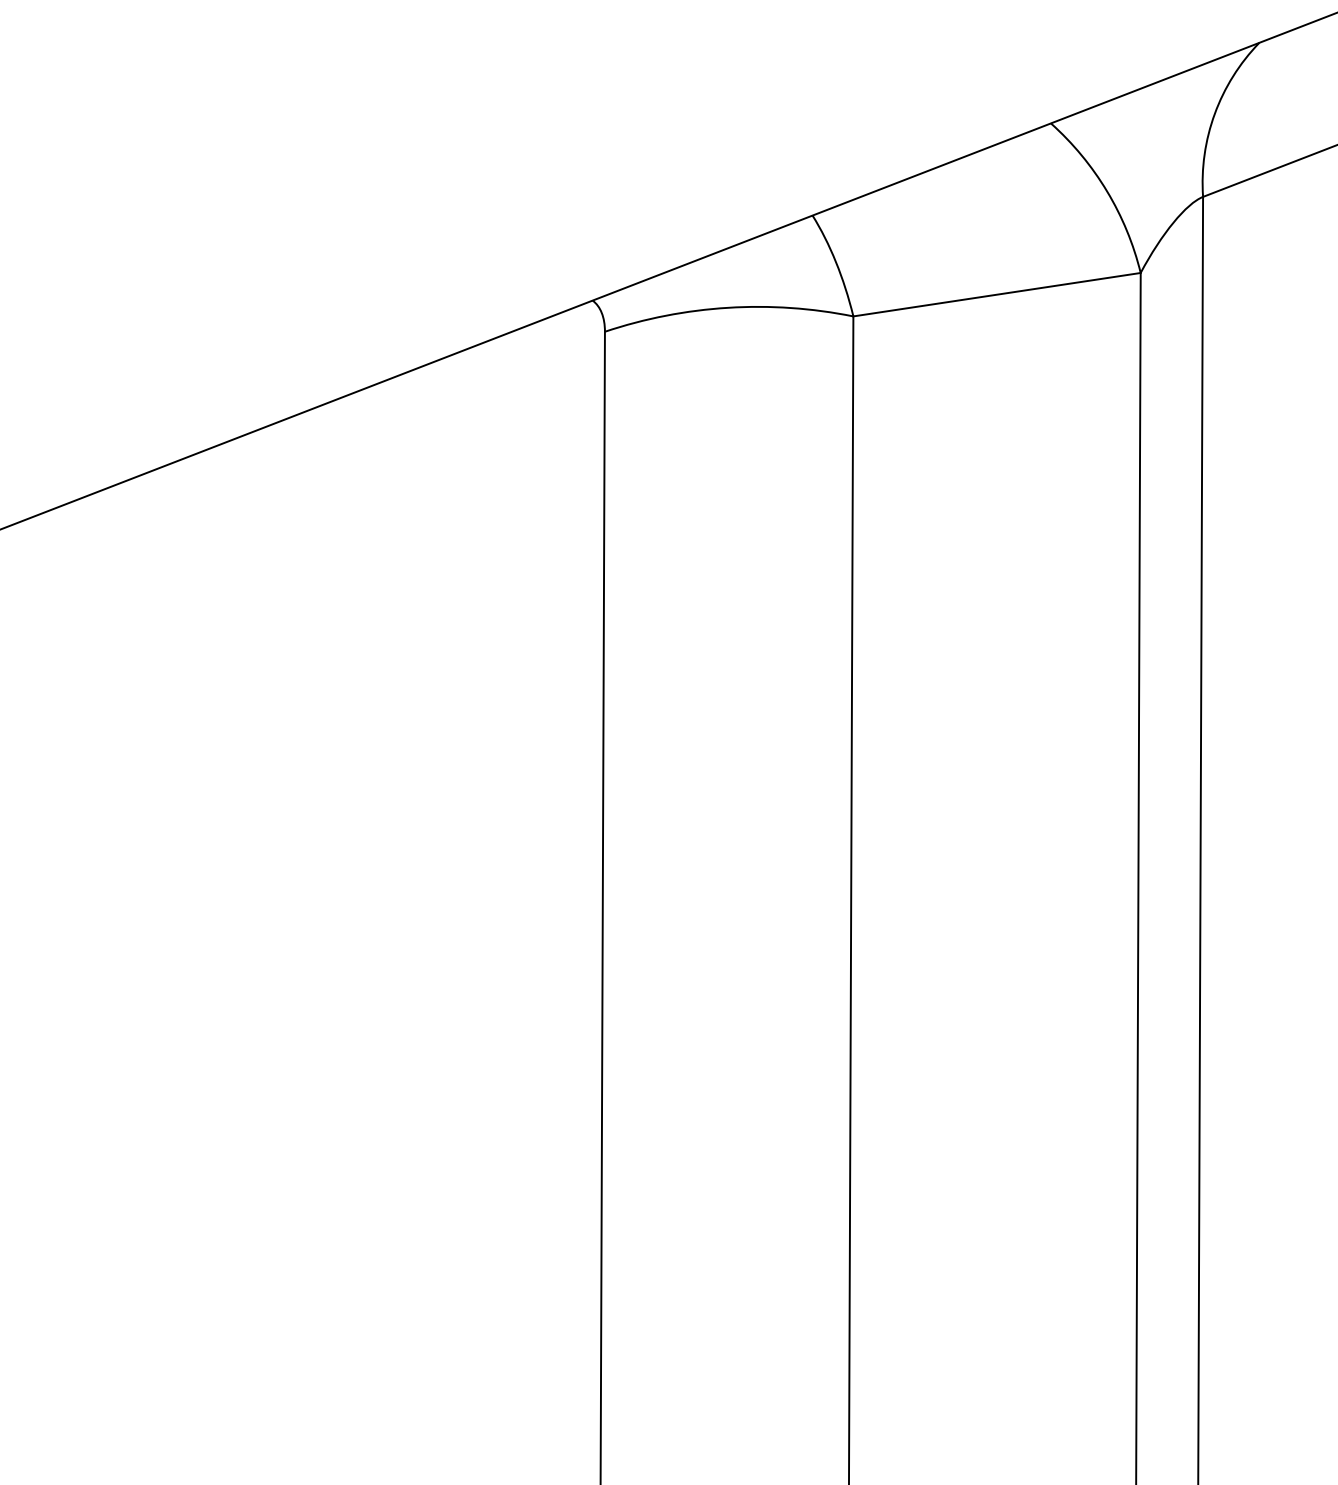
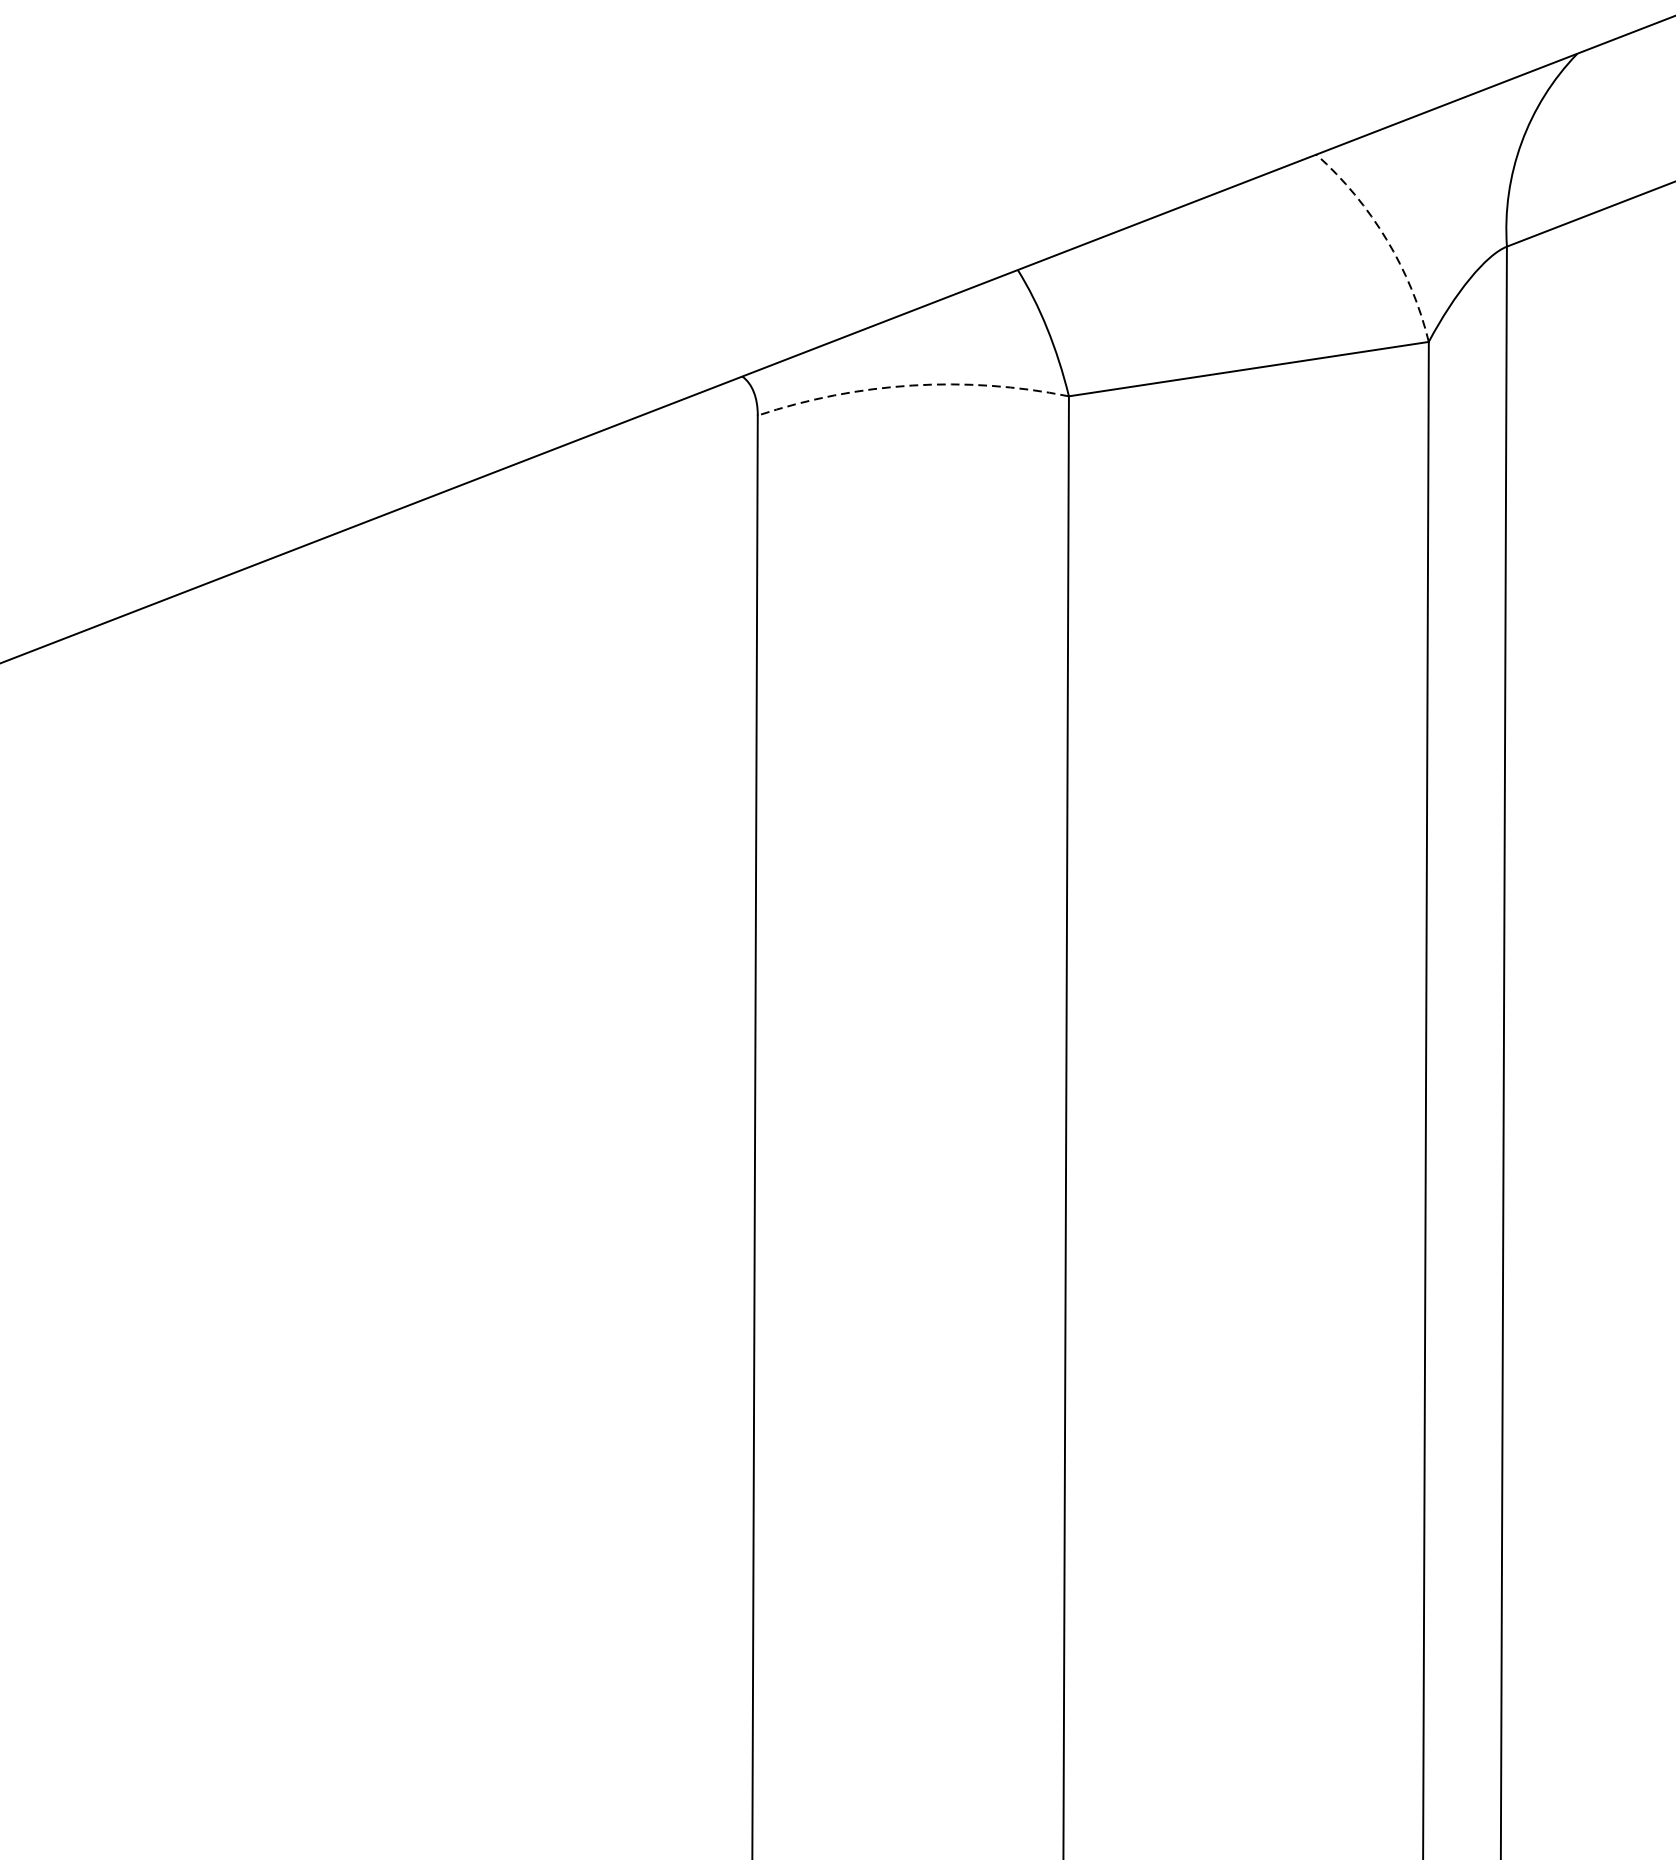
arc: (1107, 191) -> (1387, 239), solid -> dashed
arc: (728, 307) -> (912, 385), solid -> dashed

